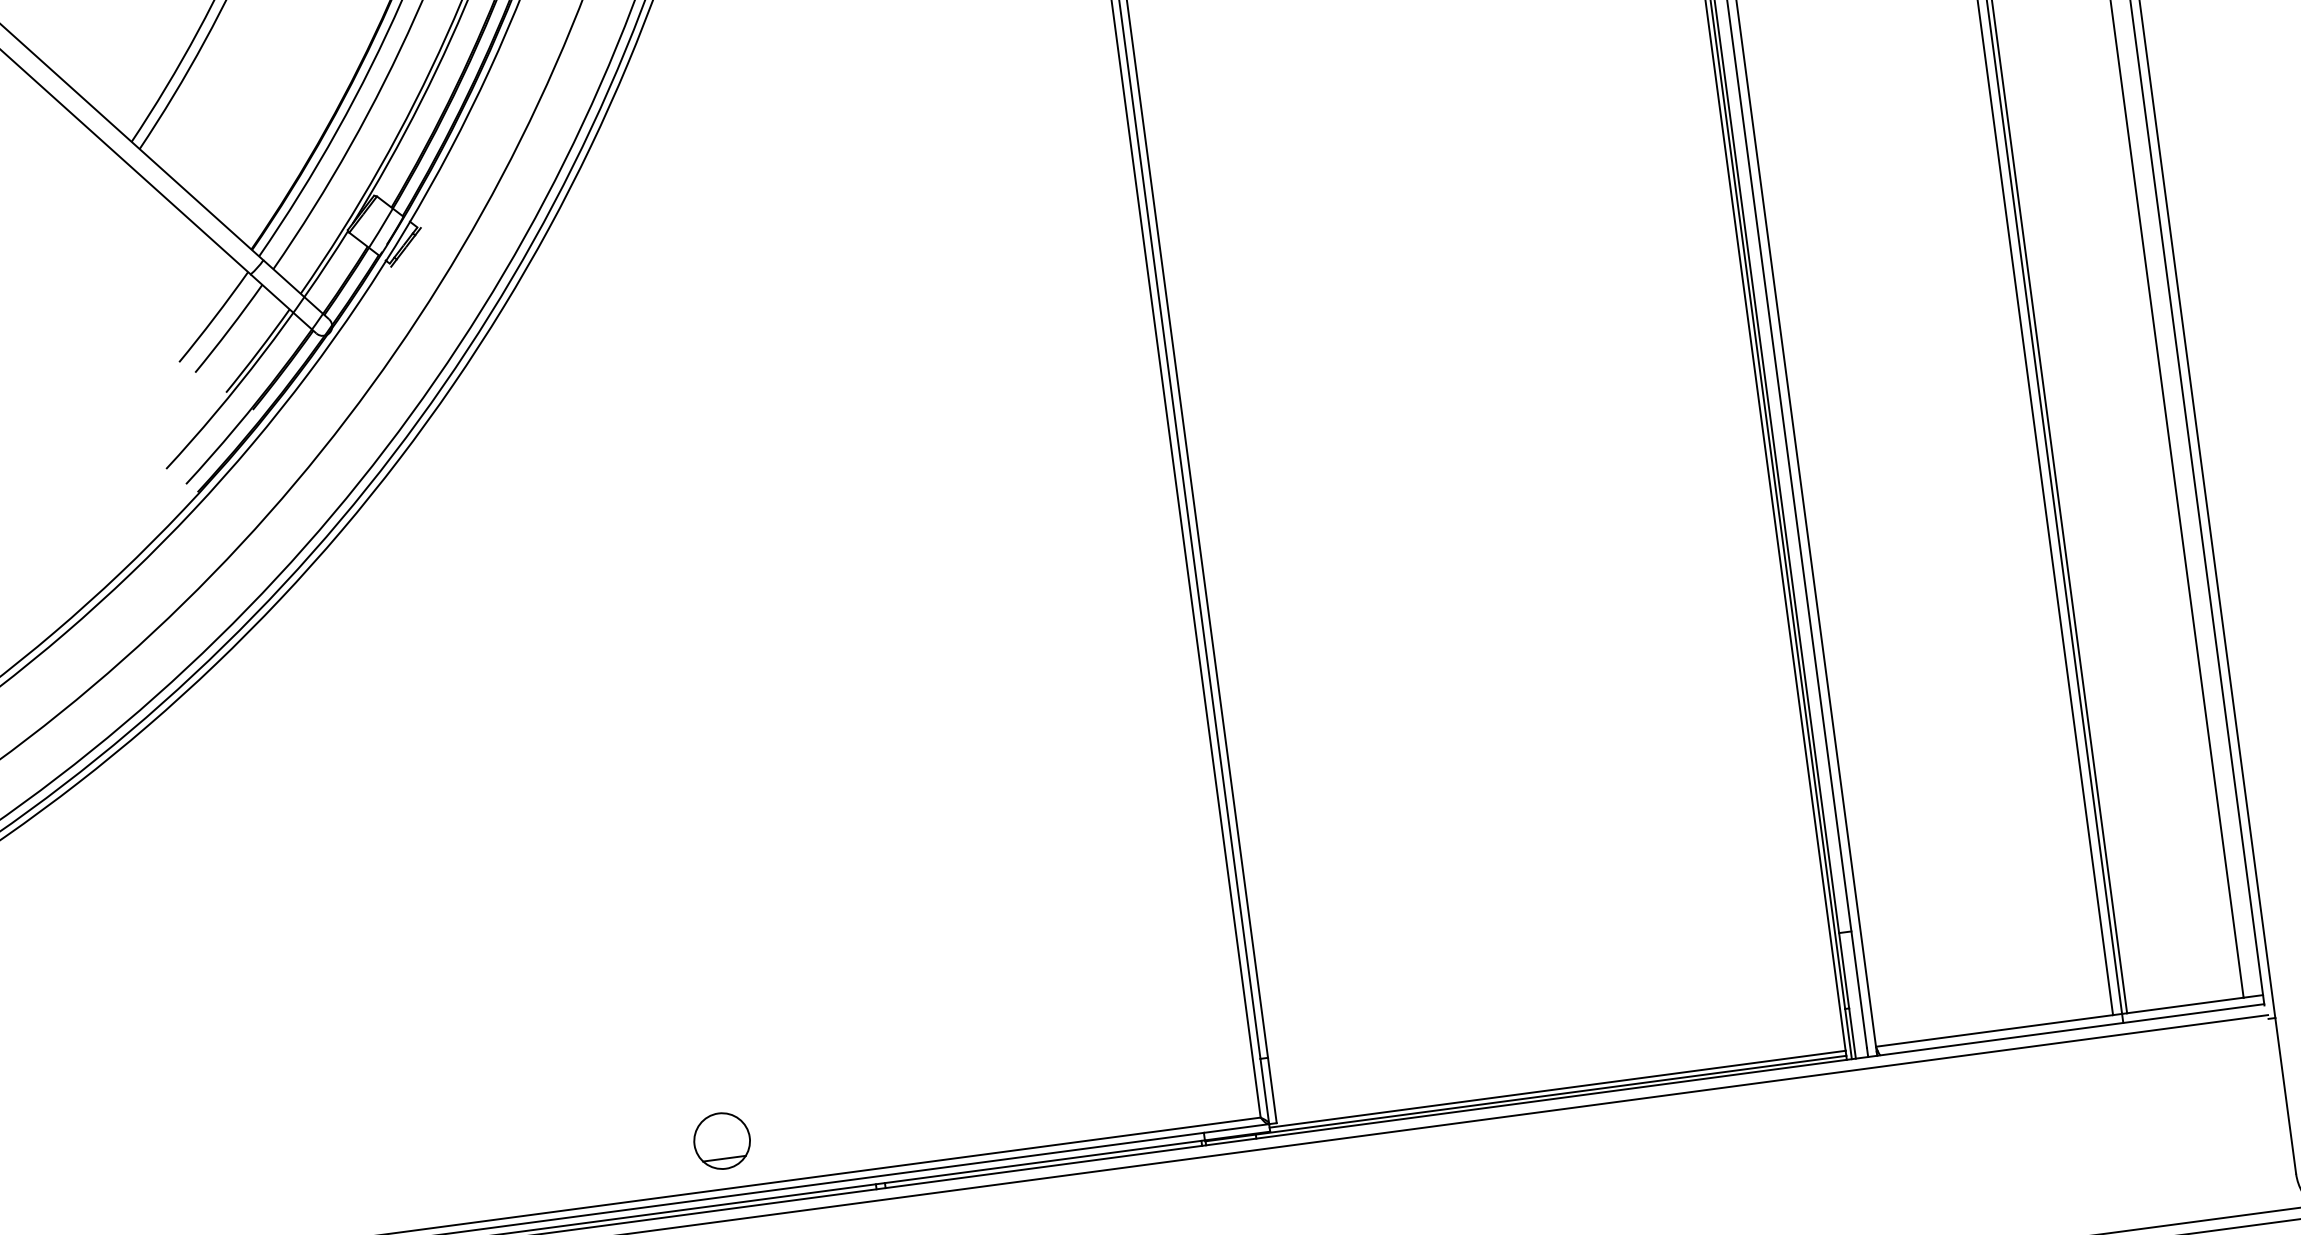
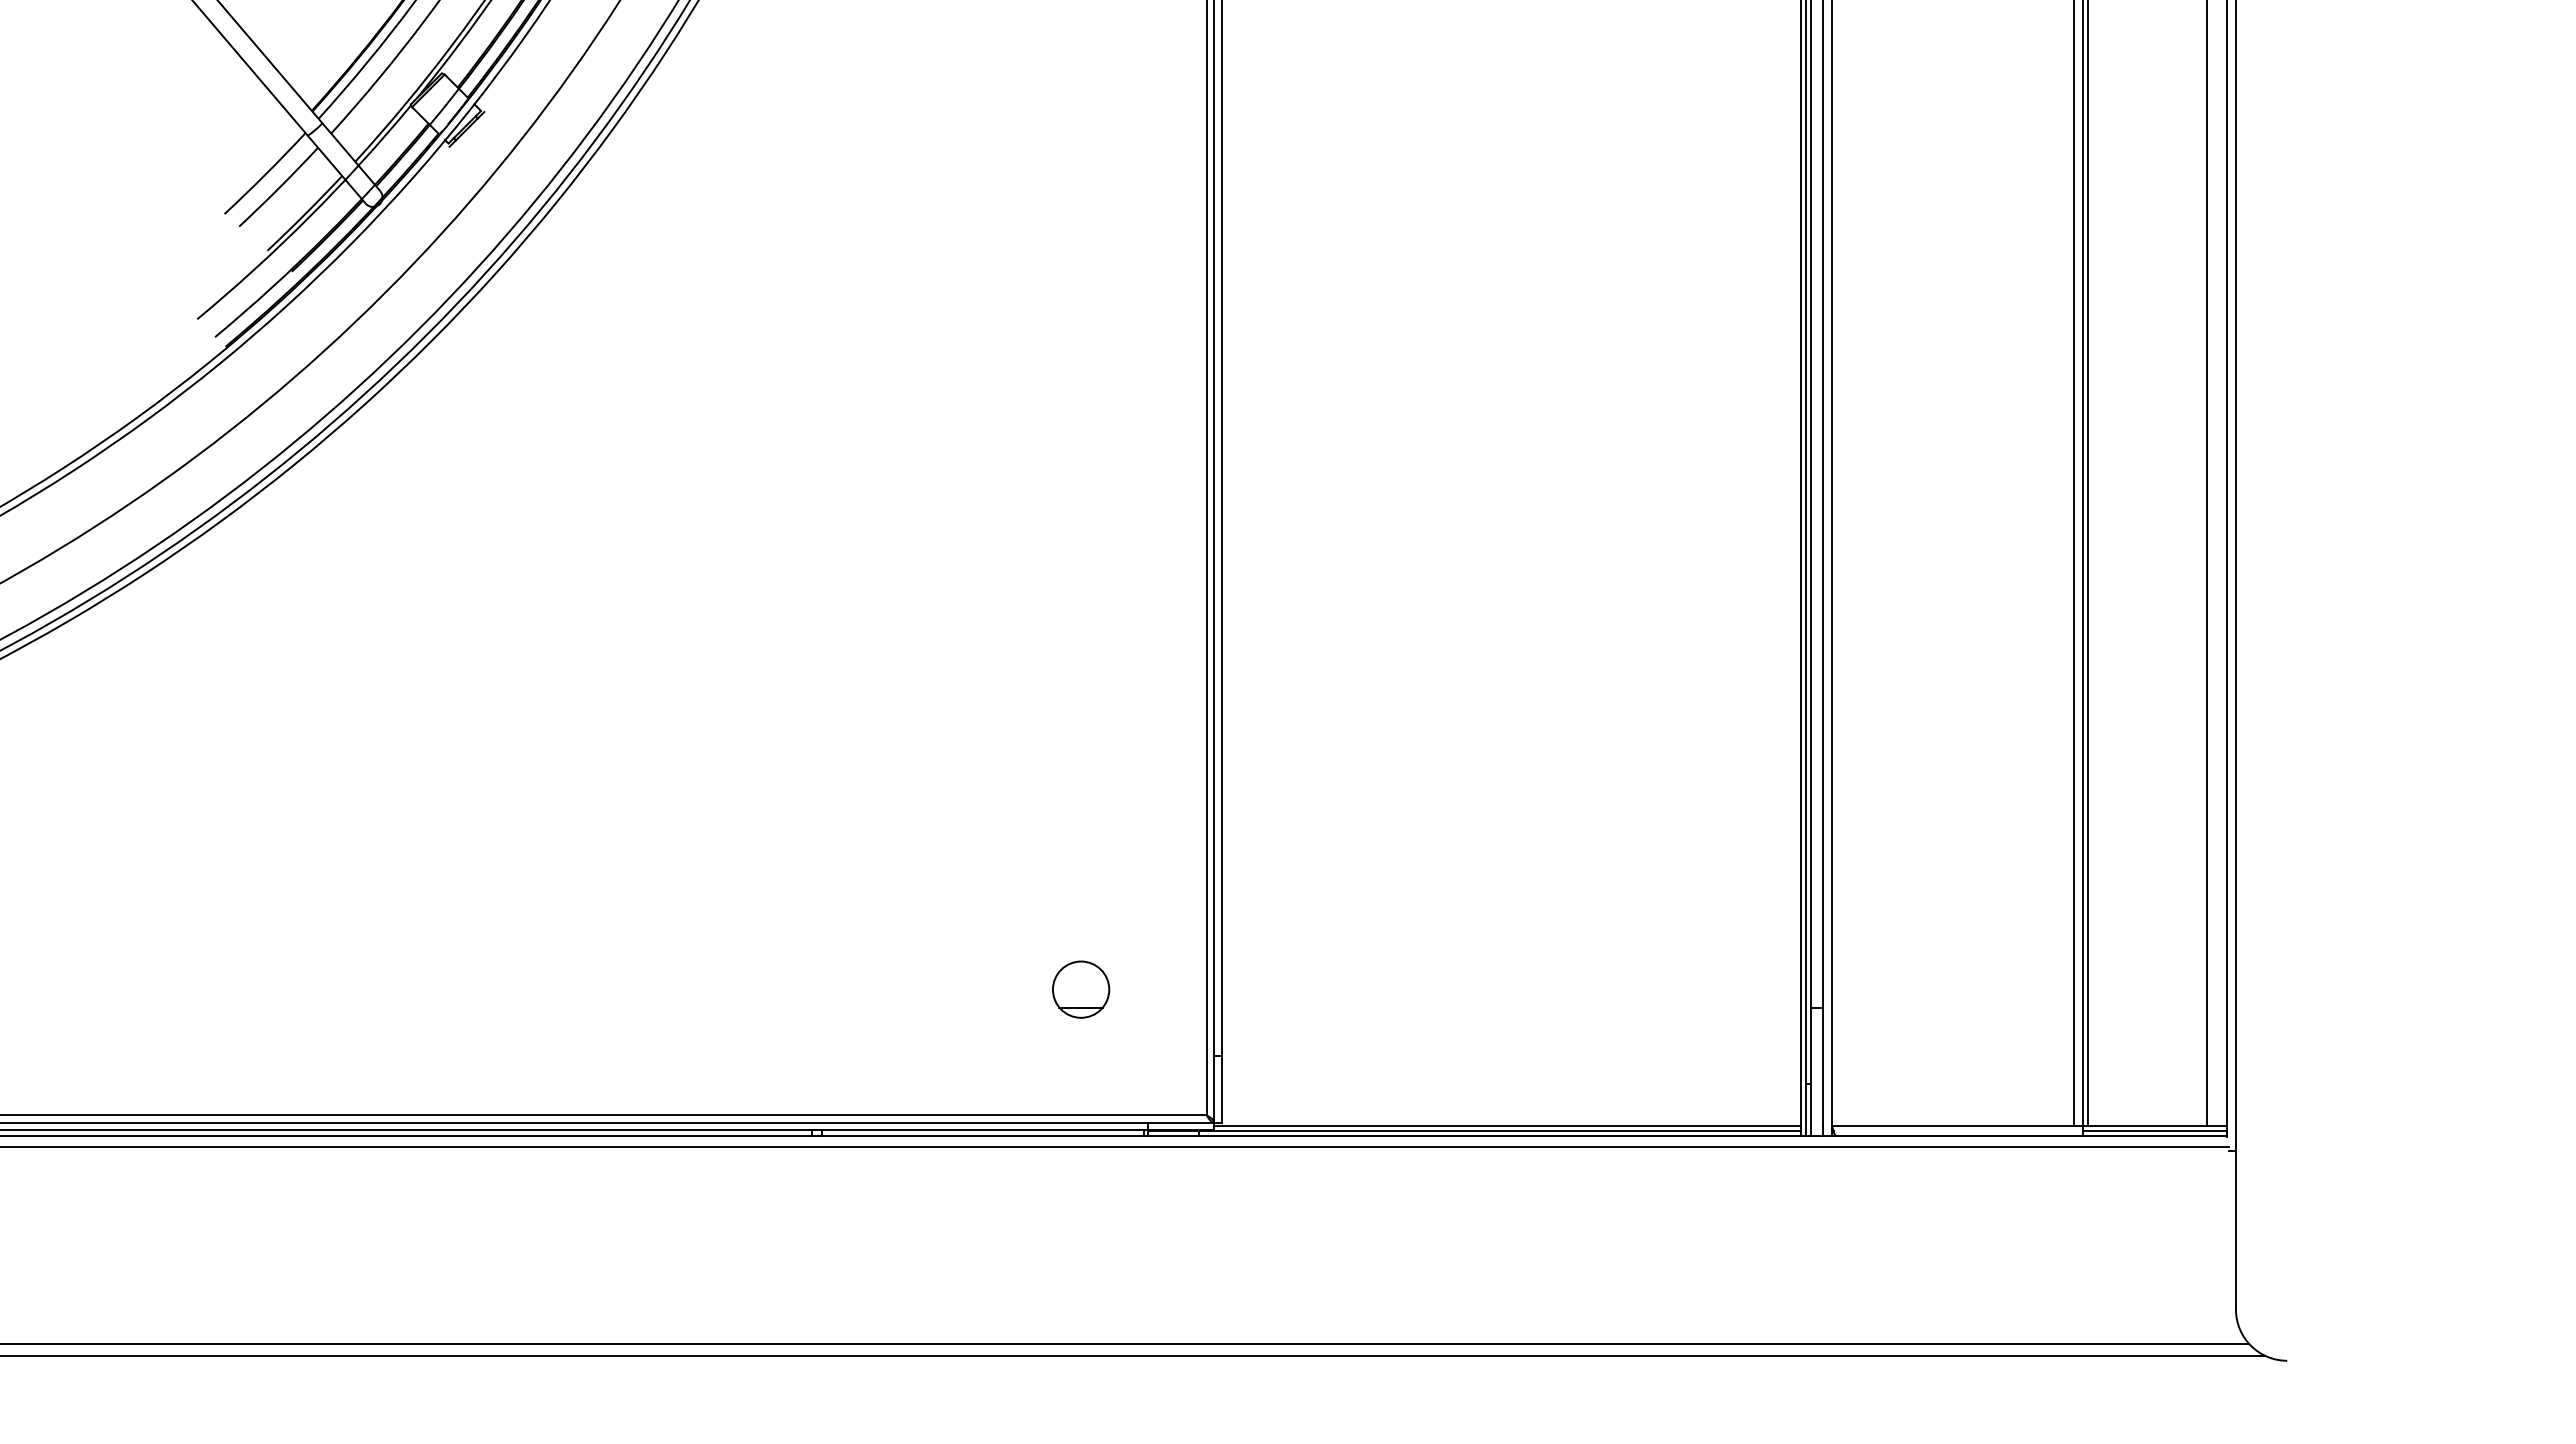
line: (2192, 1009) -> (2154, 1131), added
part: (722, 1140) -> (1081, 989), moved

